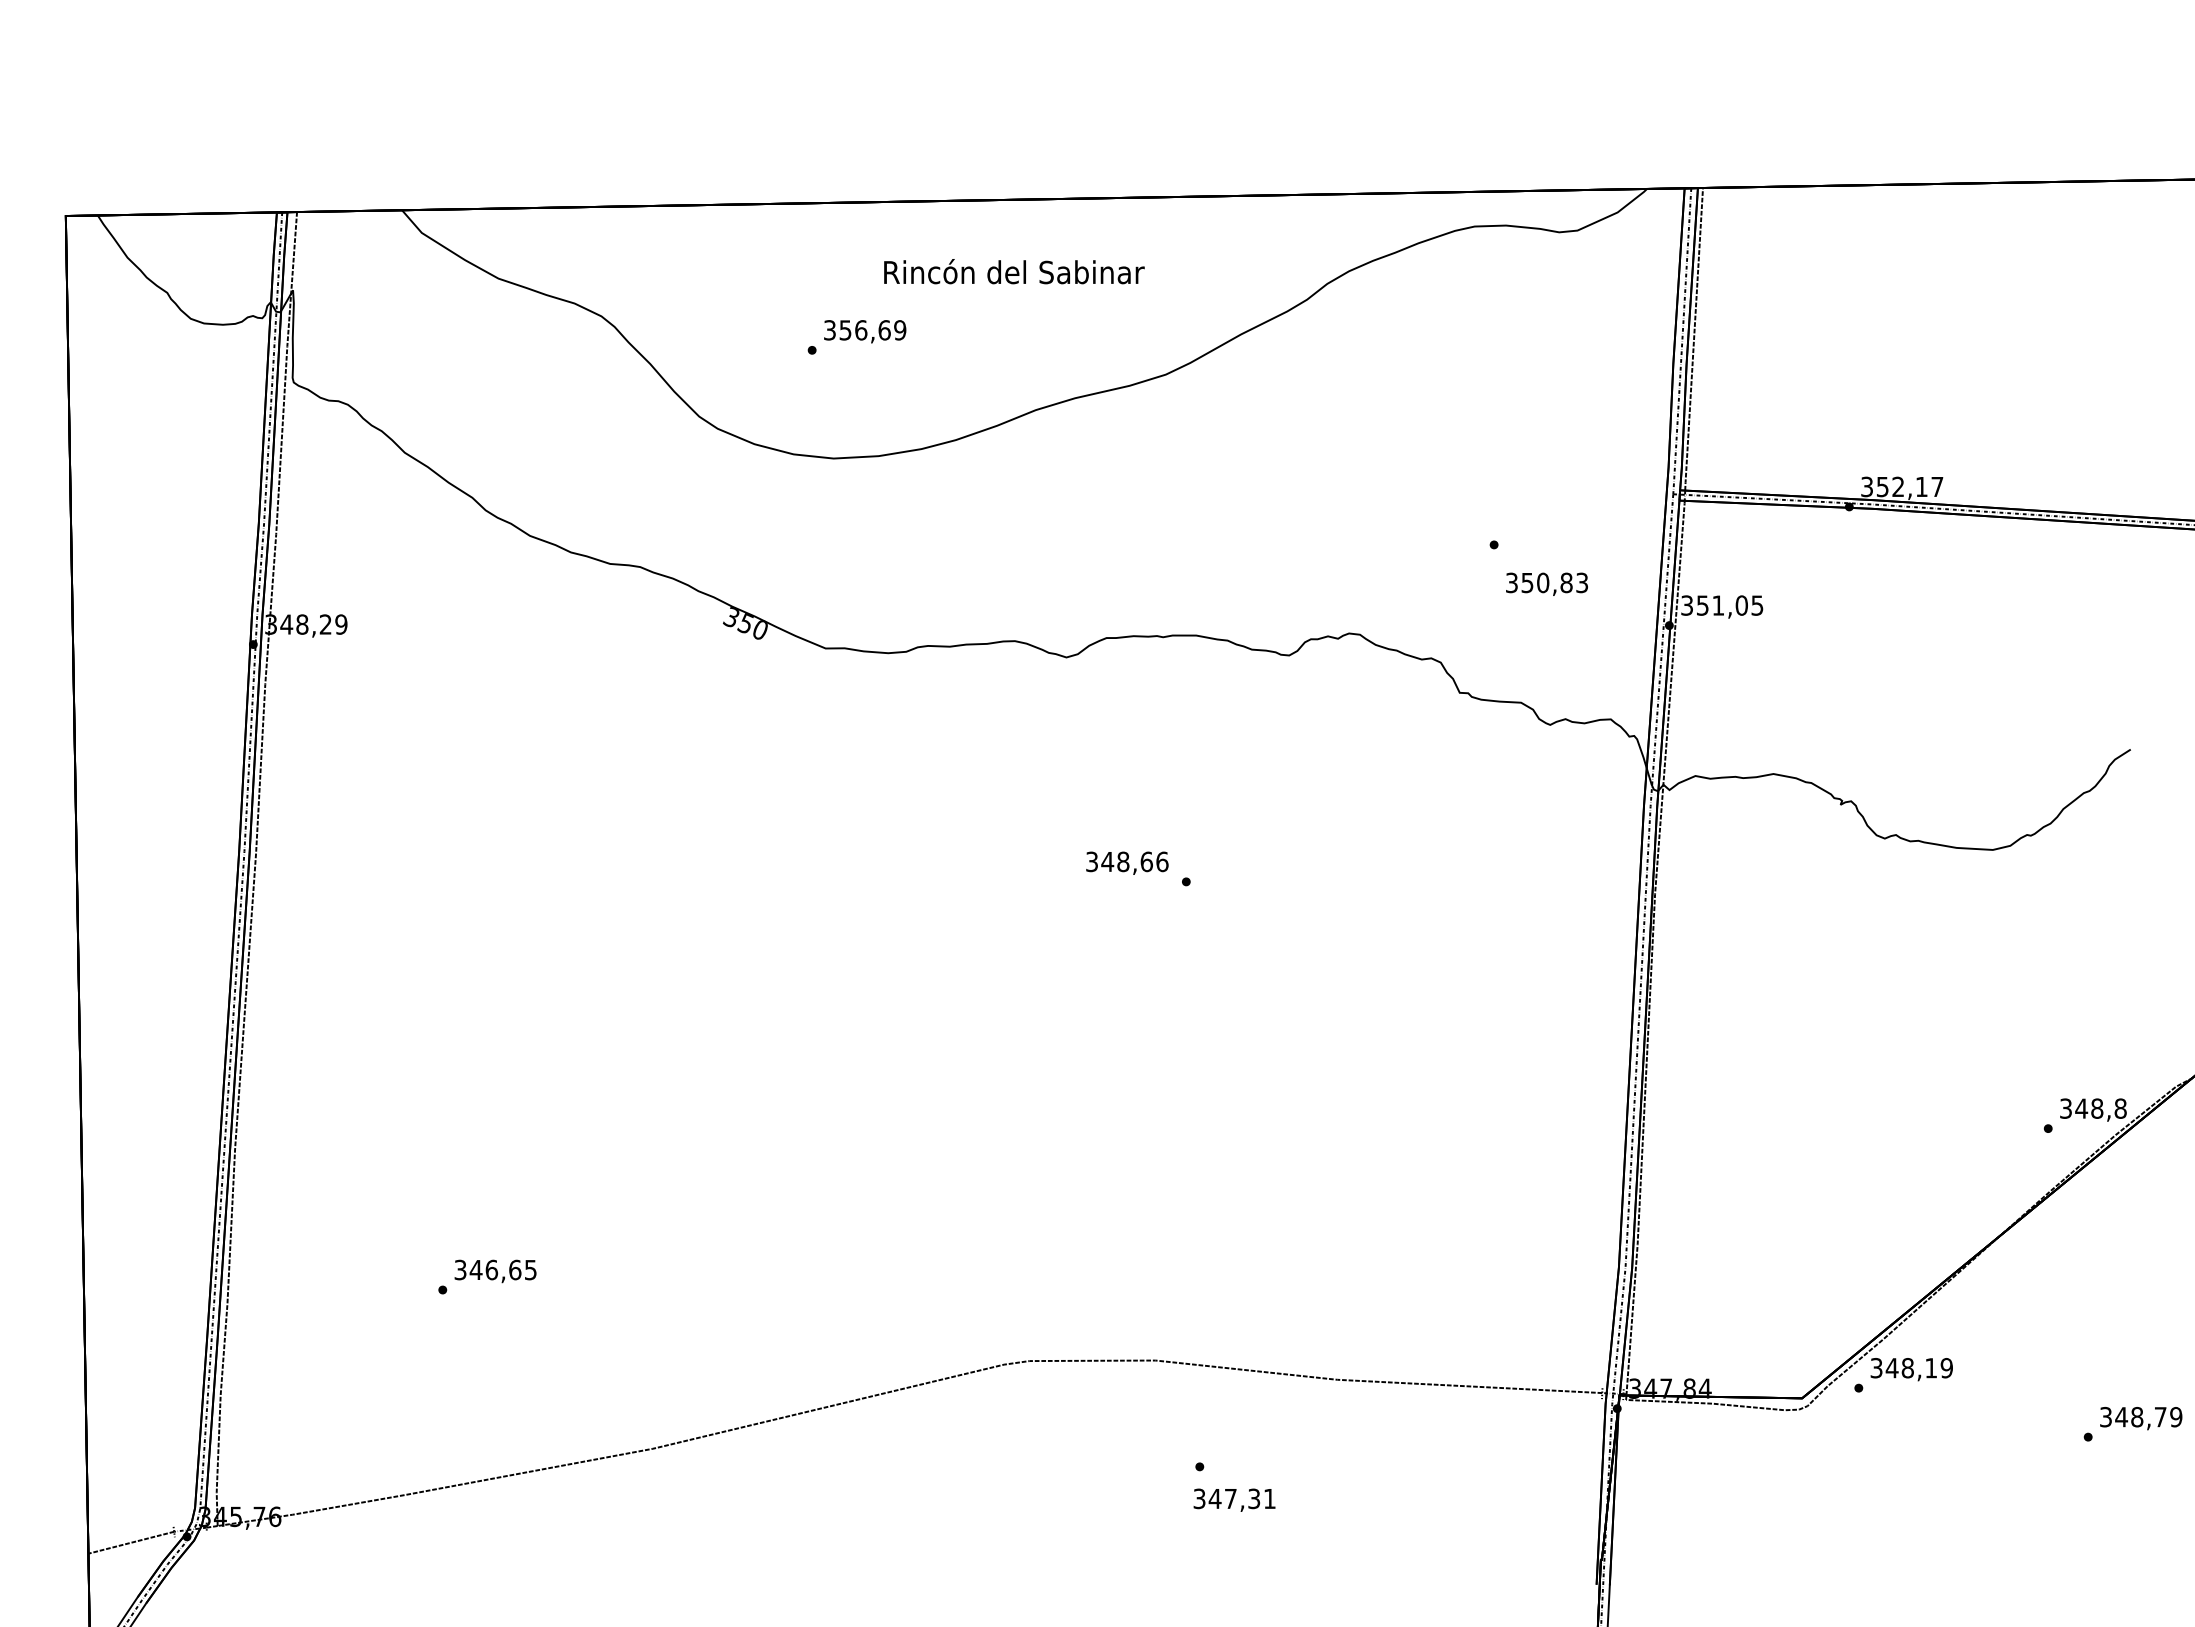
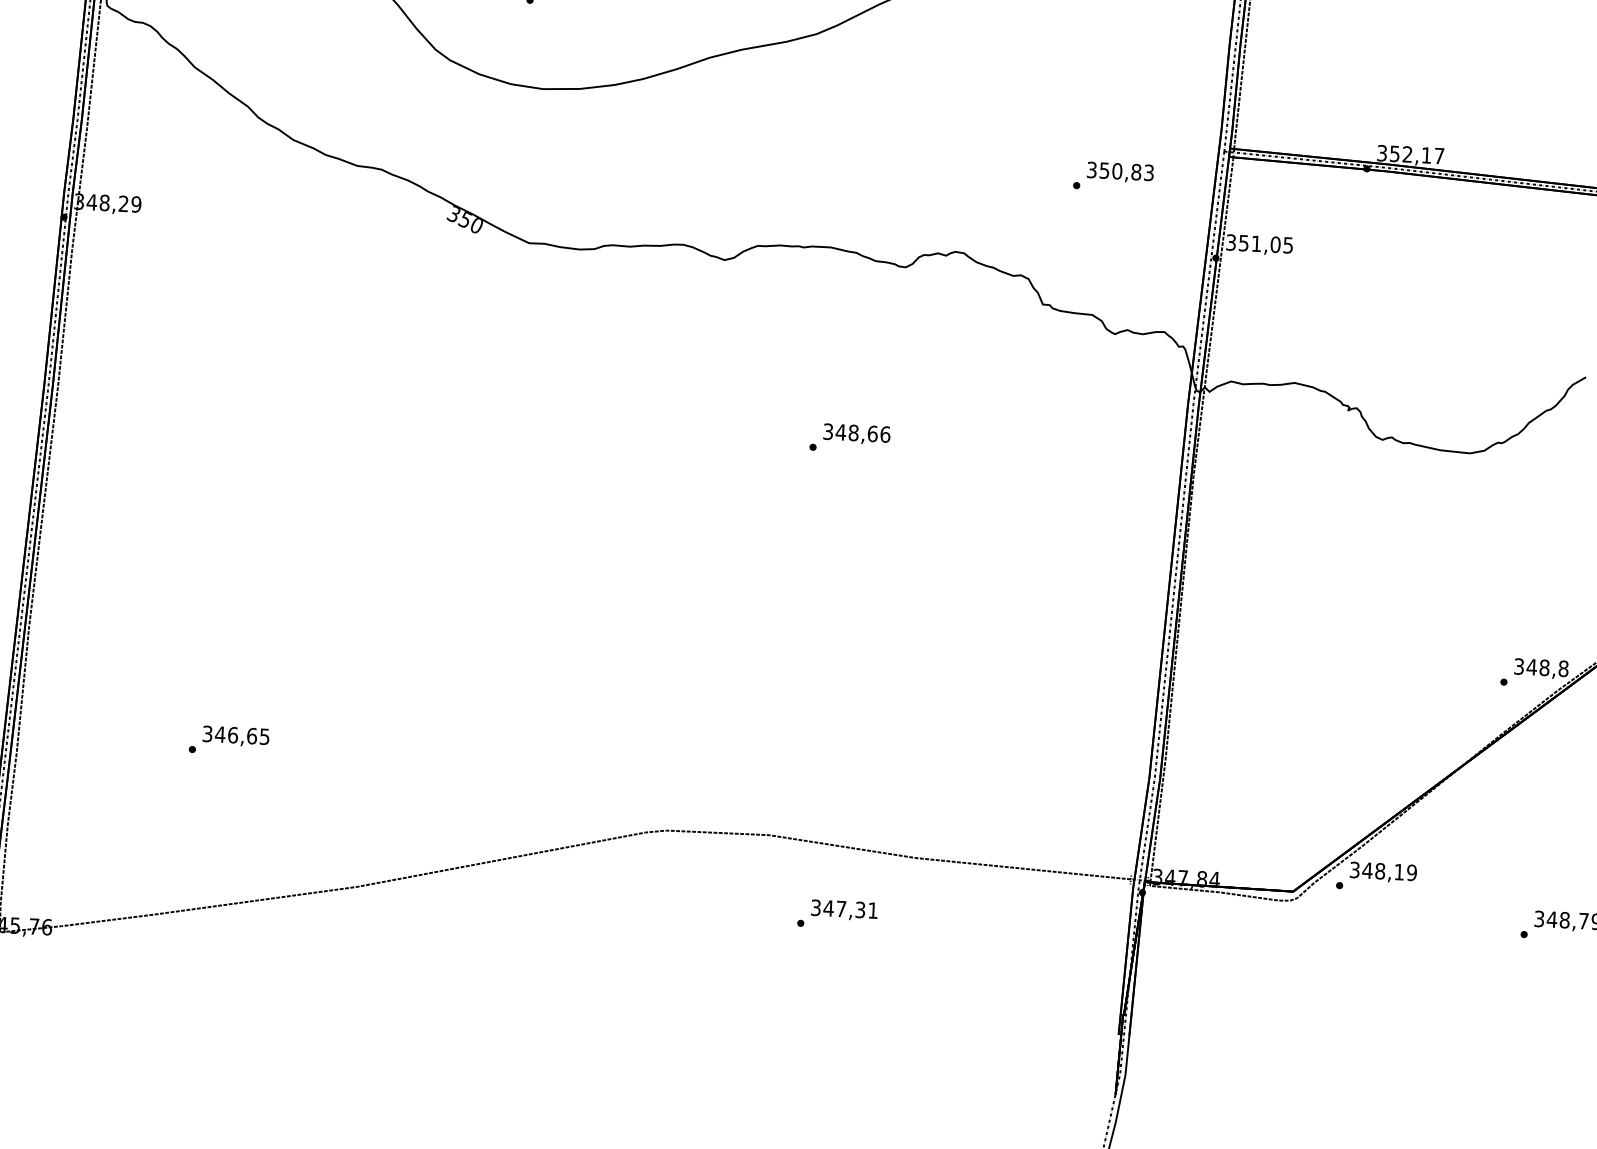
text: (1546, 583) -> (1120, 171), moved
text: (1127, 862) -> (857, 433), moved
text: (1234, 1499) -> (844, 909), moved

